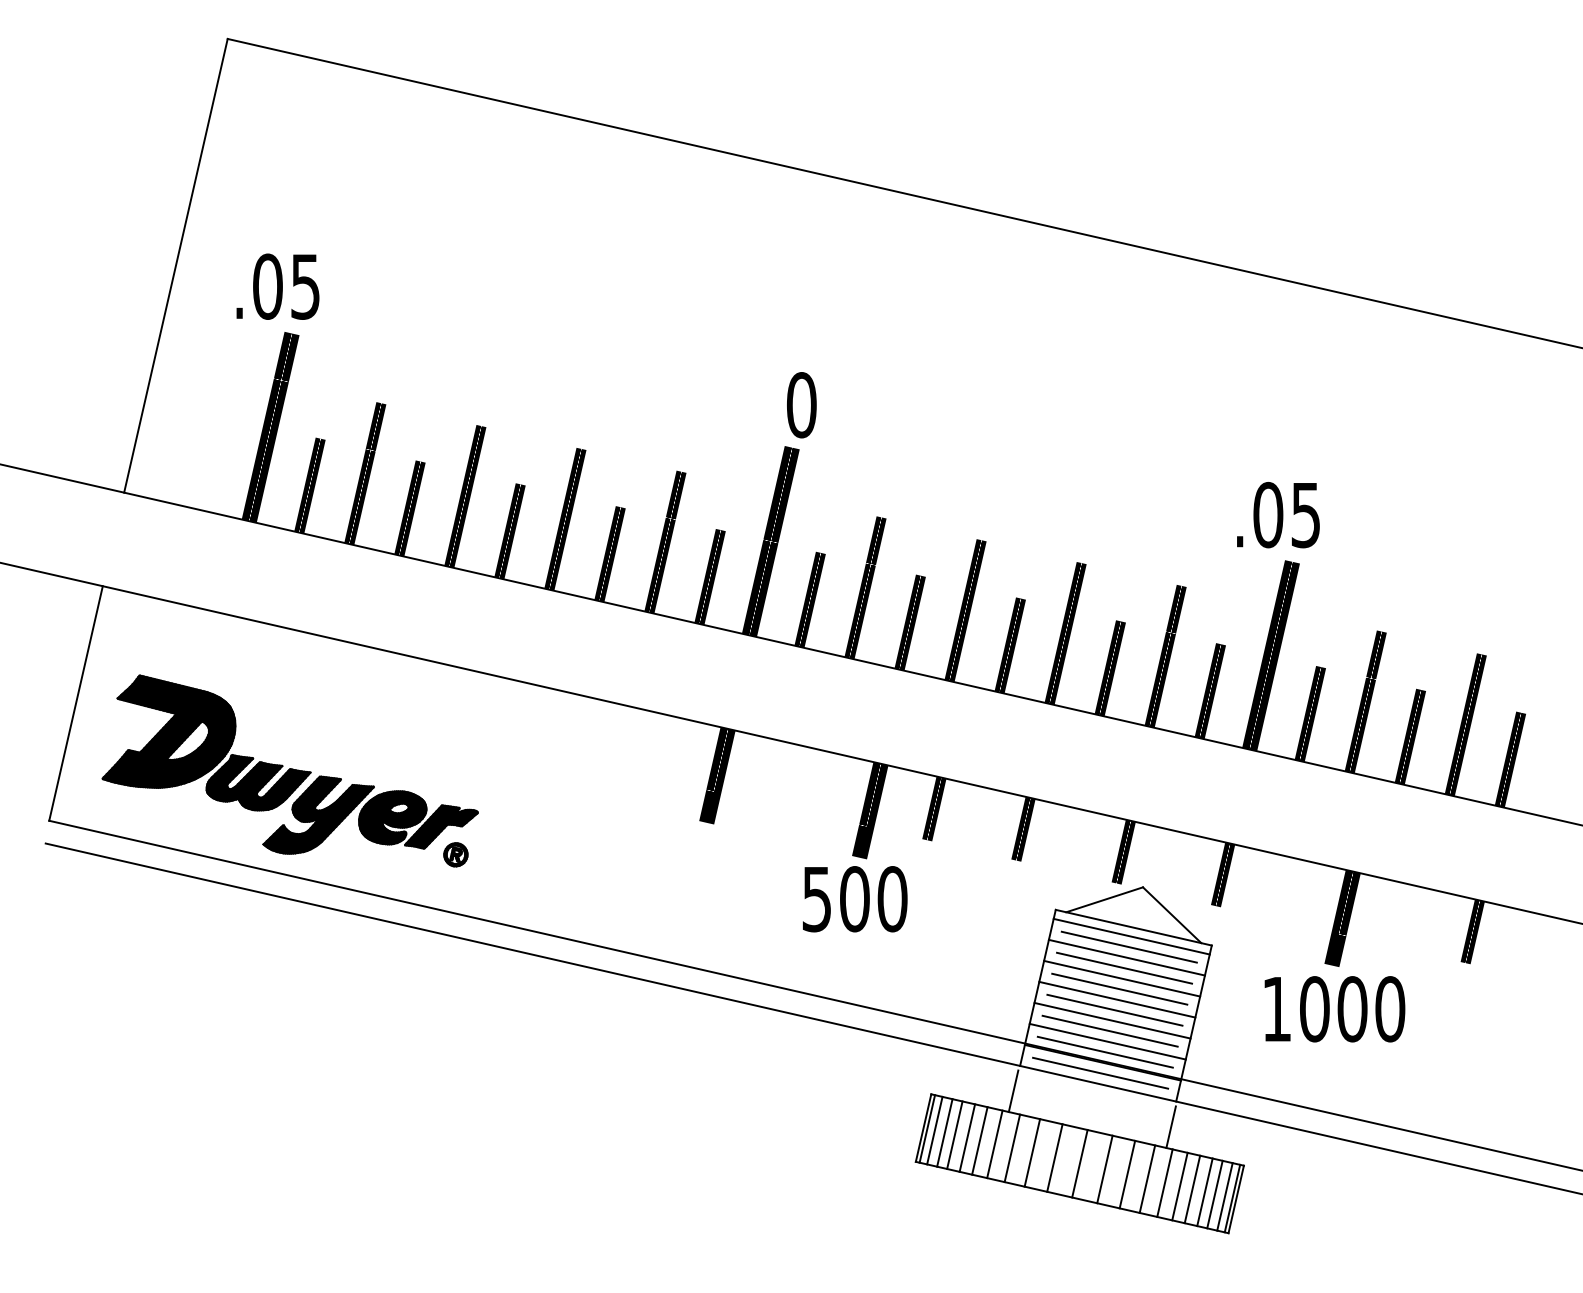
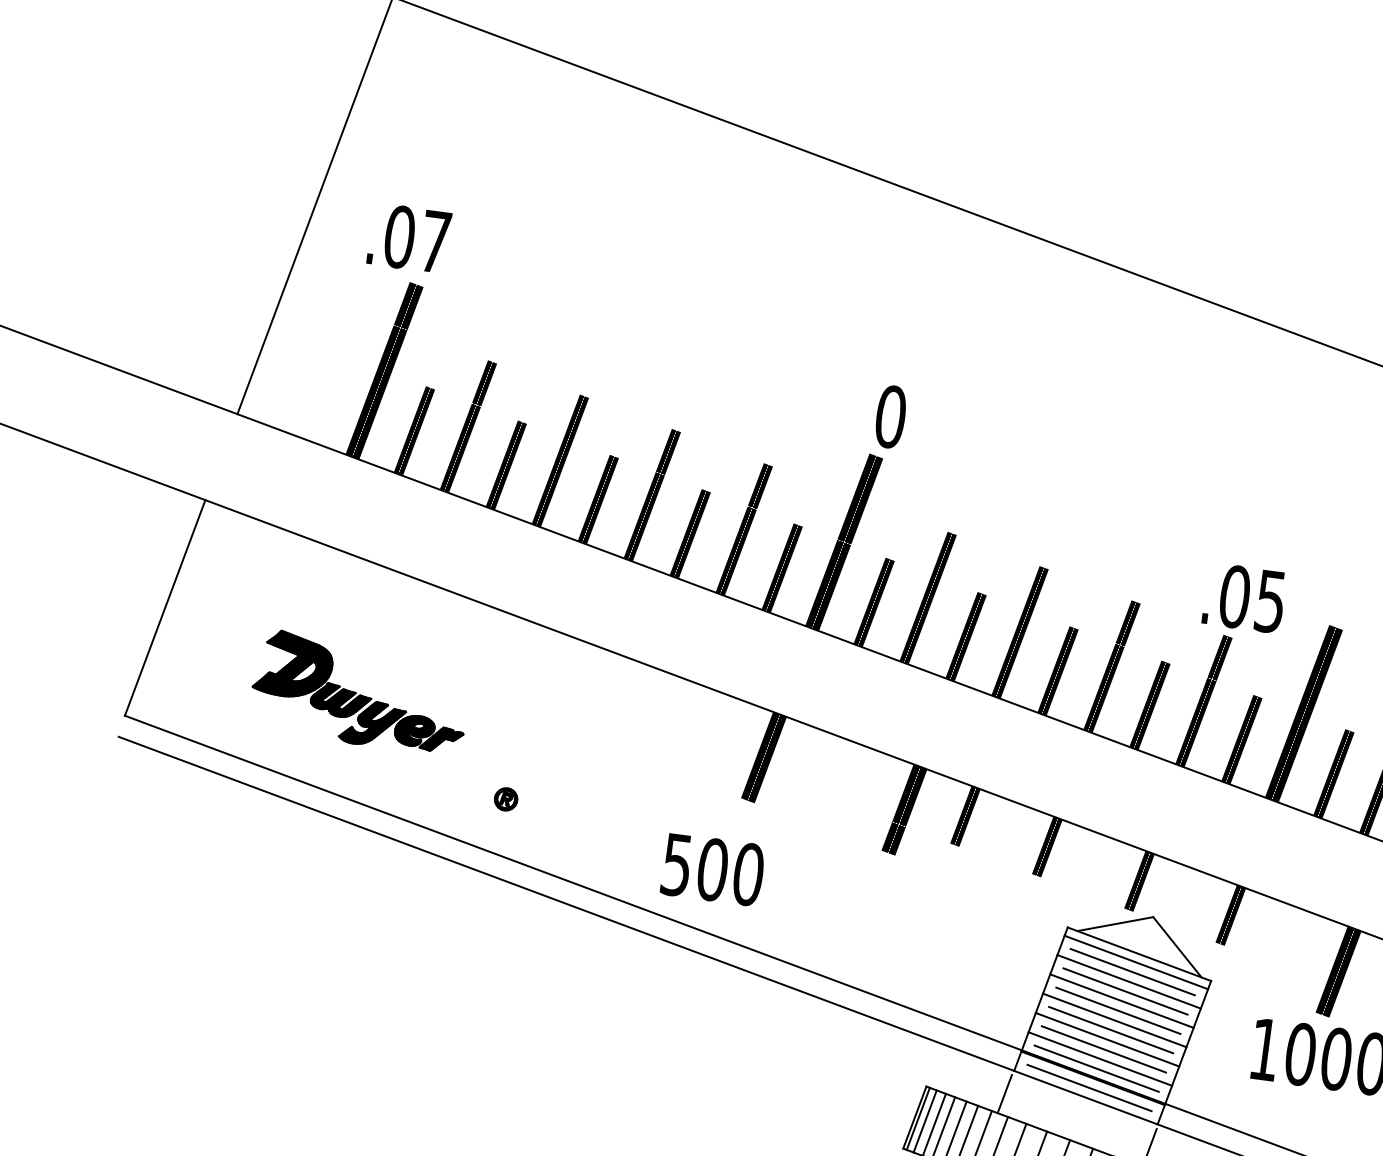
text: (305, 286) -> (435, 241), .05 -> .07
text: (1278, 515) -> (1244, 598), moved
part: (289, 764) -> (359, 692), size x0.6
text: (855, 899) -> (713, 870), moved

